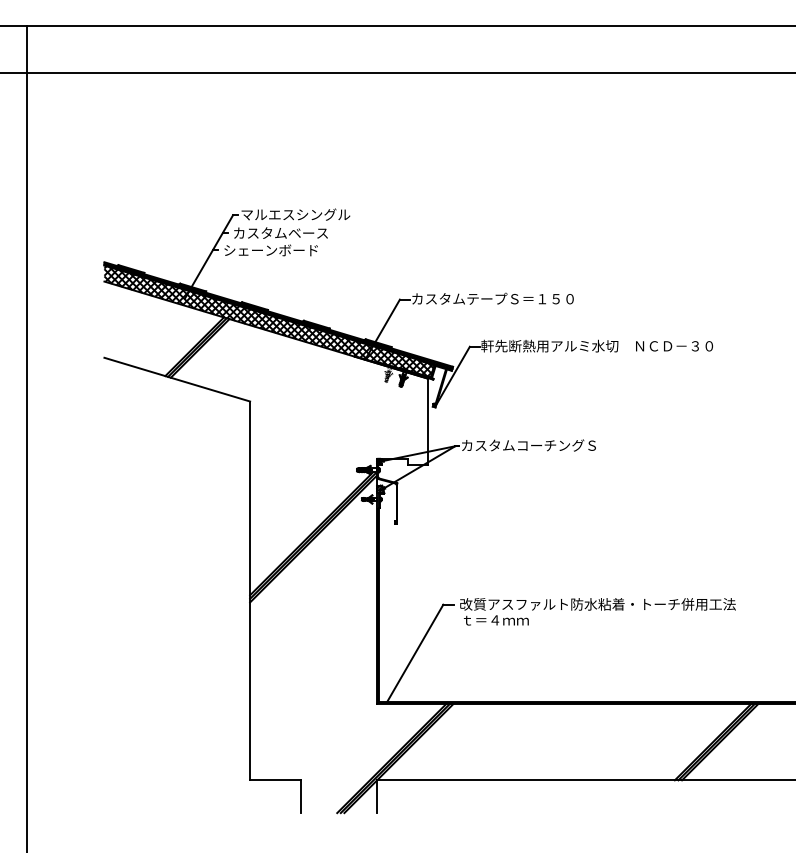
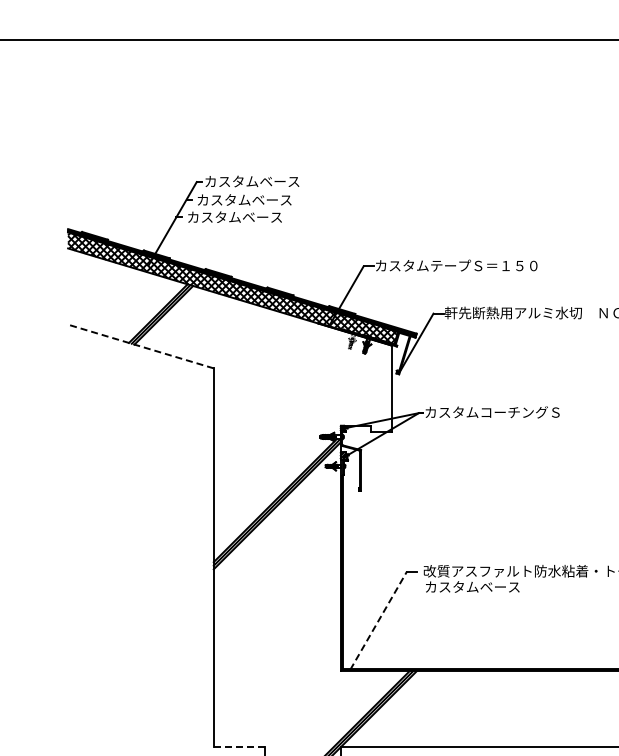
text: (295, 214) -> (259, 181), マルエスシングル -> カスタムベース
text: (271, 250) -> (235, 217), シェーンボード -> カスタムベース
line: (176, 379) -> (140, 346), solid -> dashed
text: (508, 619) -> (472, 586), ｔ＝４ｍｍ -> カスタムベース
line: (415, 653) -> (379, 620), solid -> dashed
line: (275, 780) -> (239, 747), solid -> dashed

